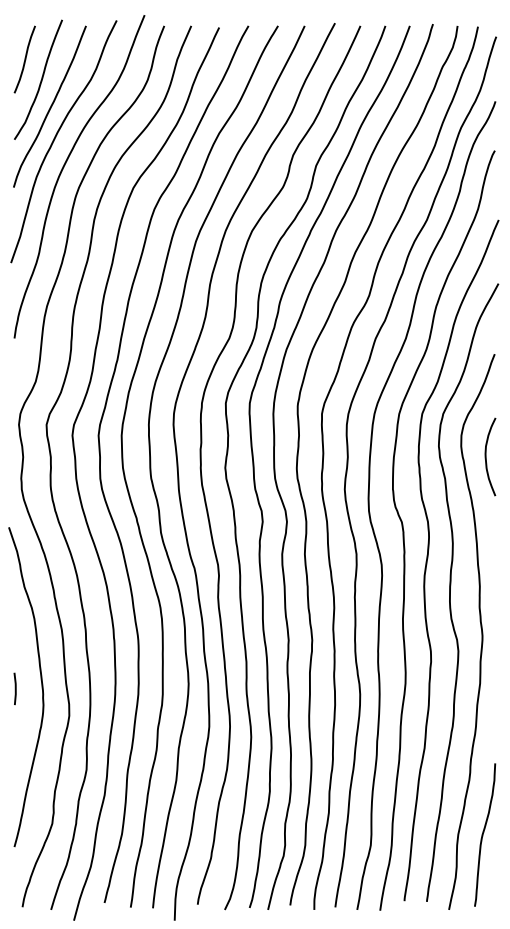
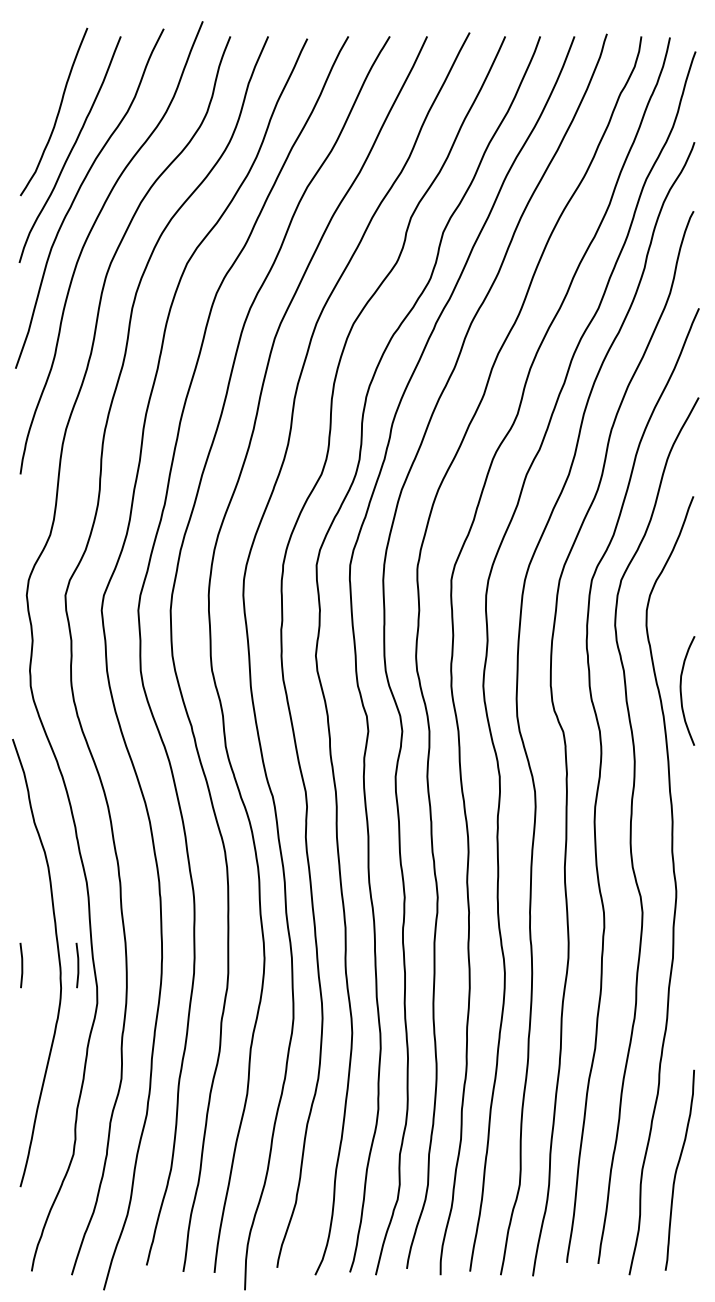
curve: (24, 59) -> (34, 83), removed
curve: (486, 456) -> (681, 690), moved
line: (54, 688) -> (76, 964), added

